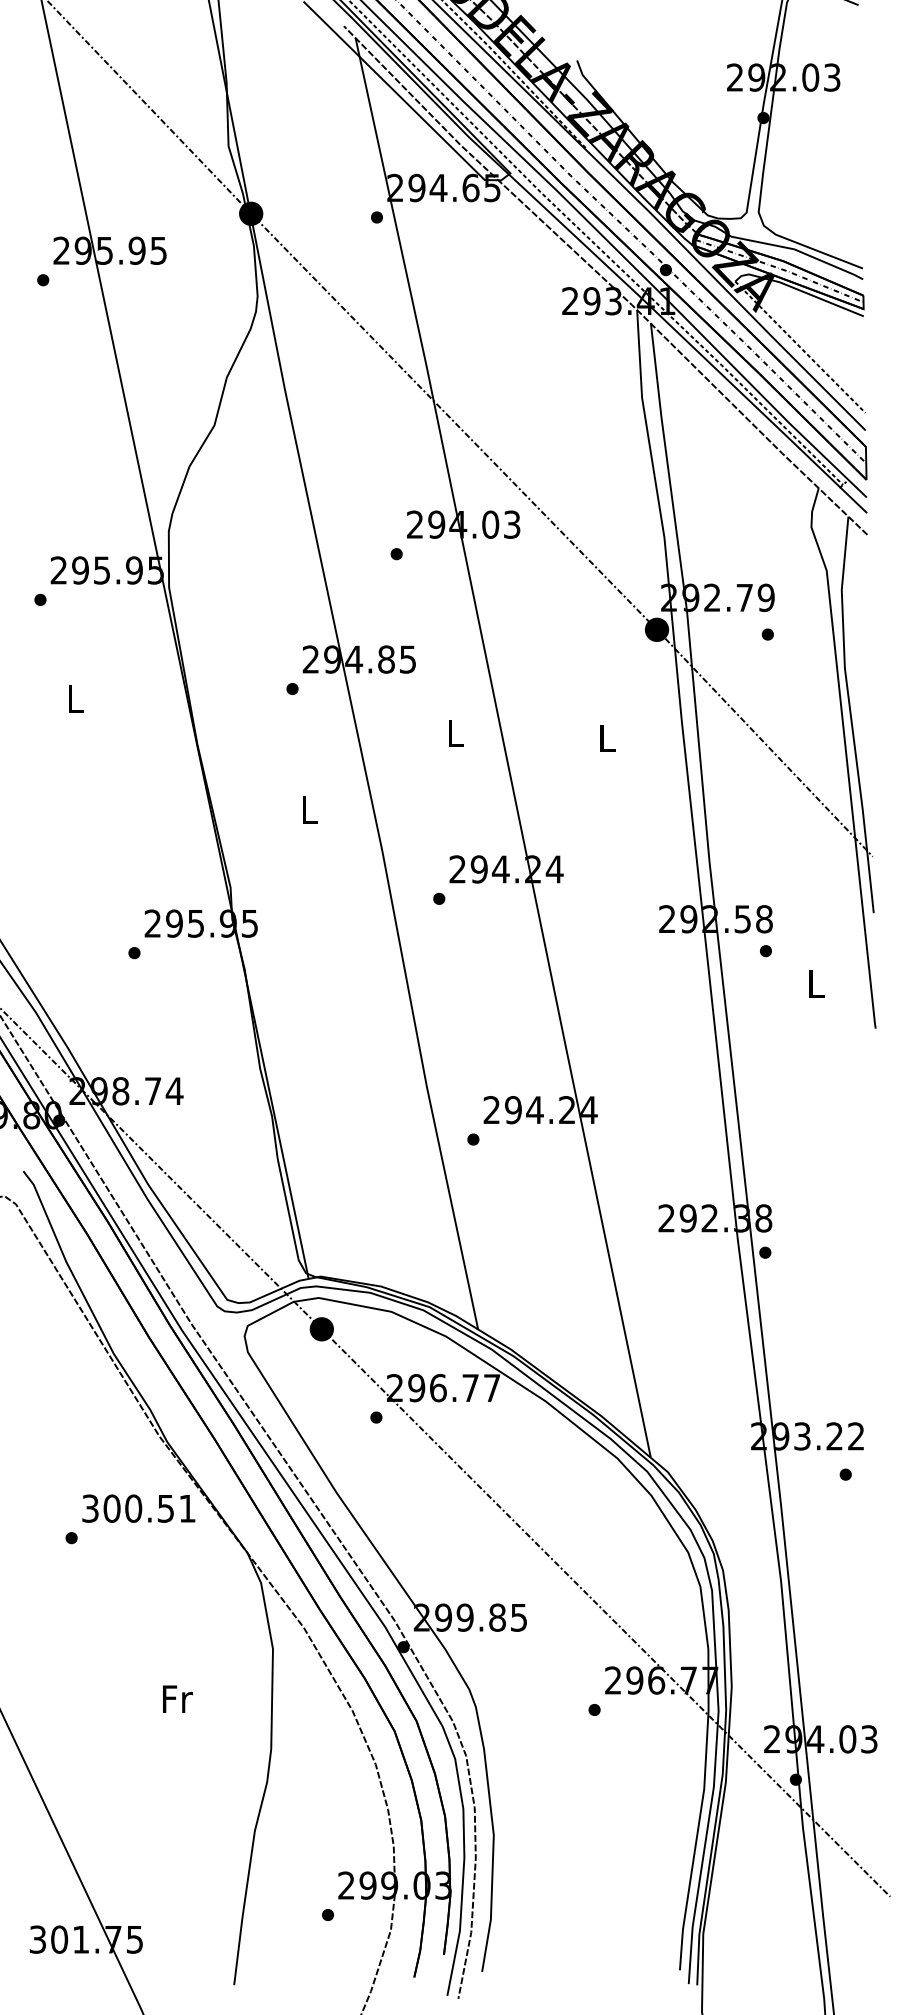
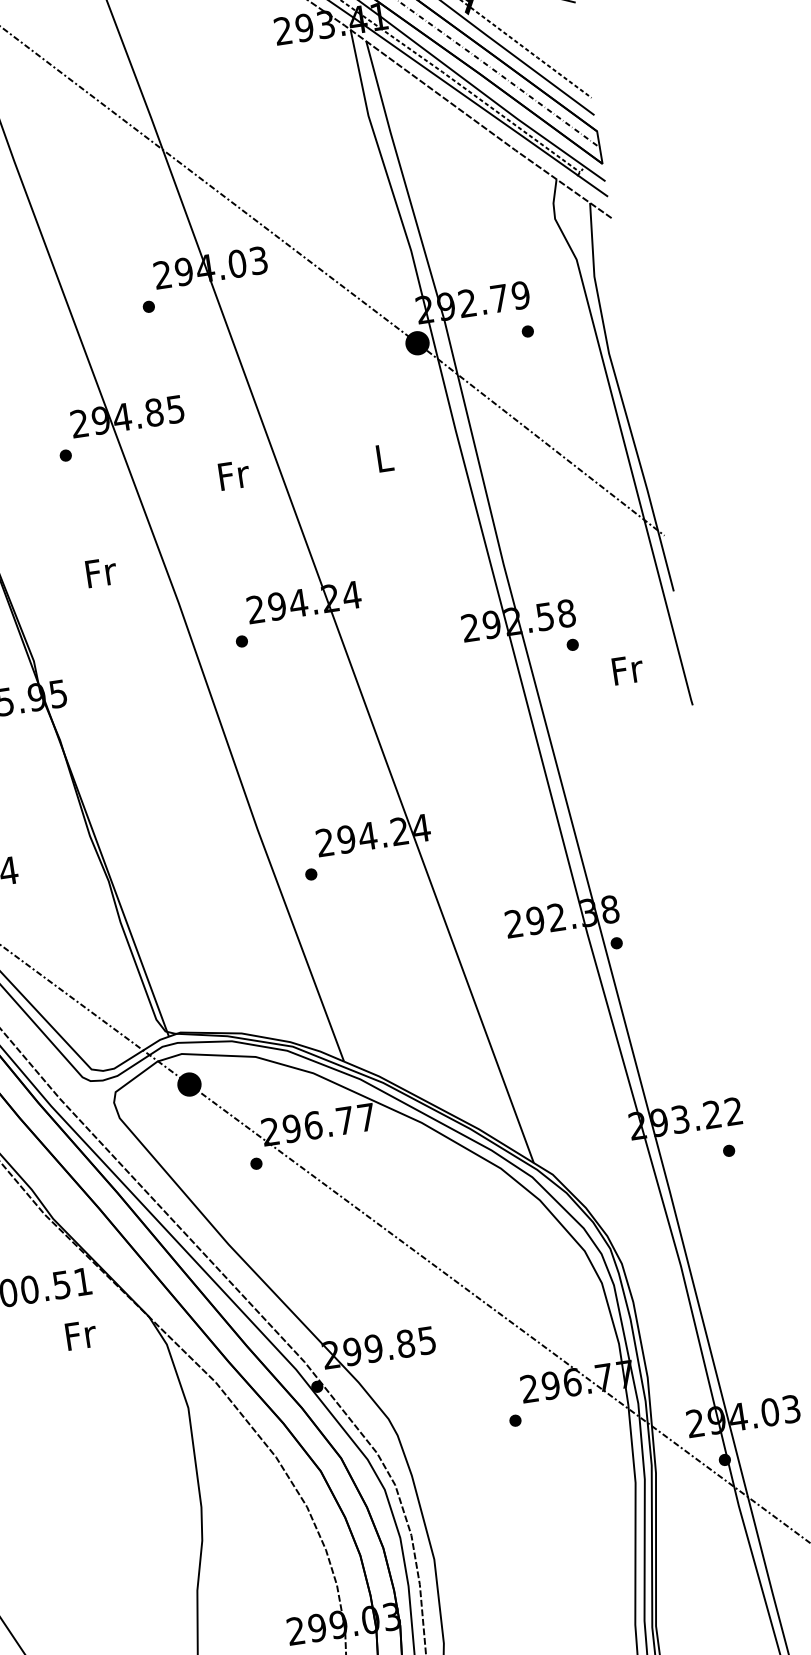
text: (456, 733) -> (234, 475), L -> Fr
text: (310, 809) -> (101, 572), L -> Fr
text: (817, 983) -> (628, 669), L -> Fr
text: (177, 1698) -> (80, 1334), moved

